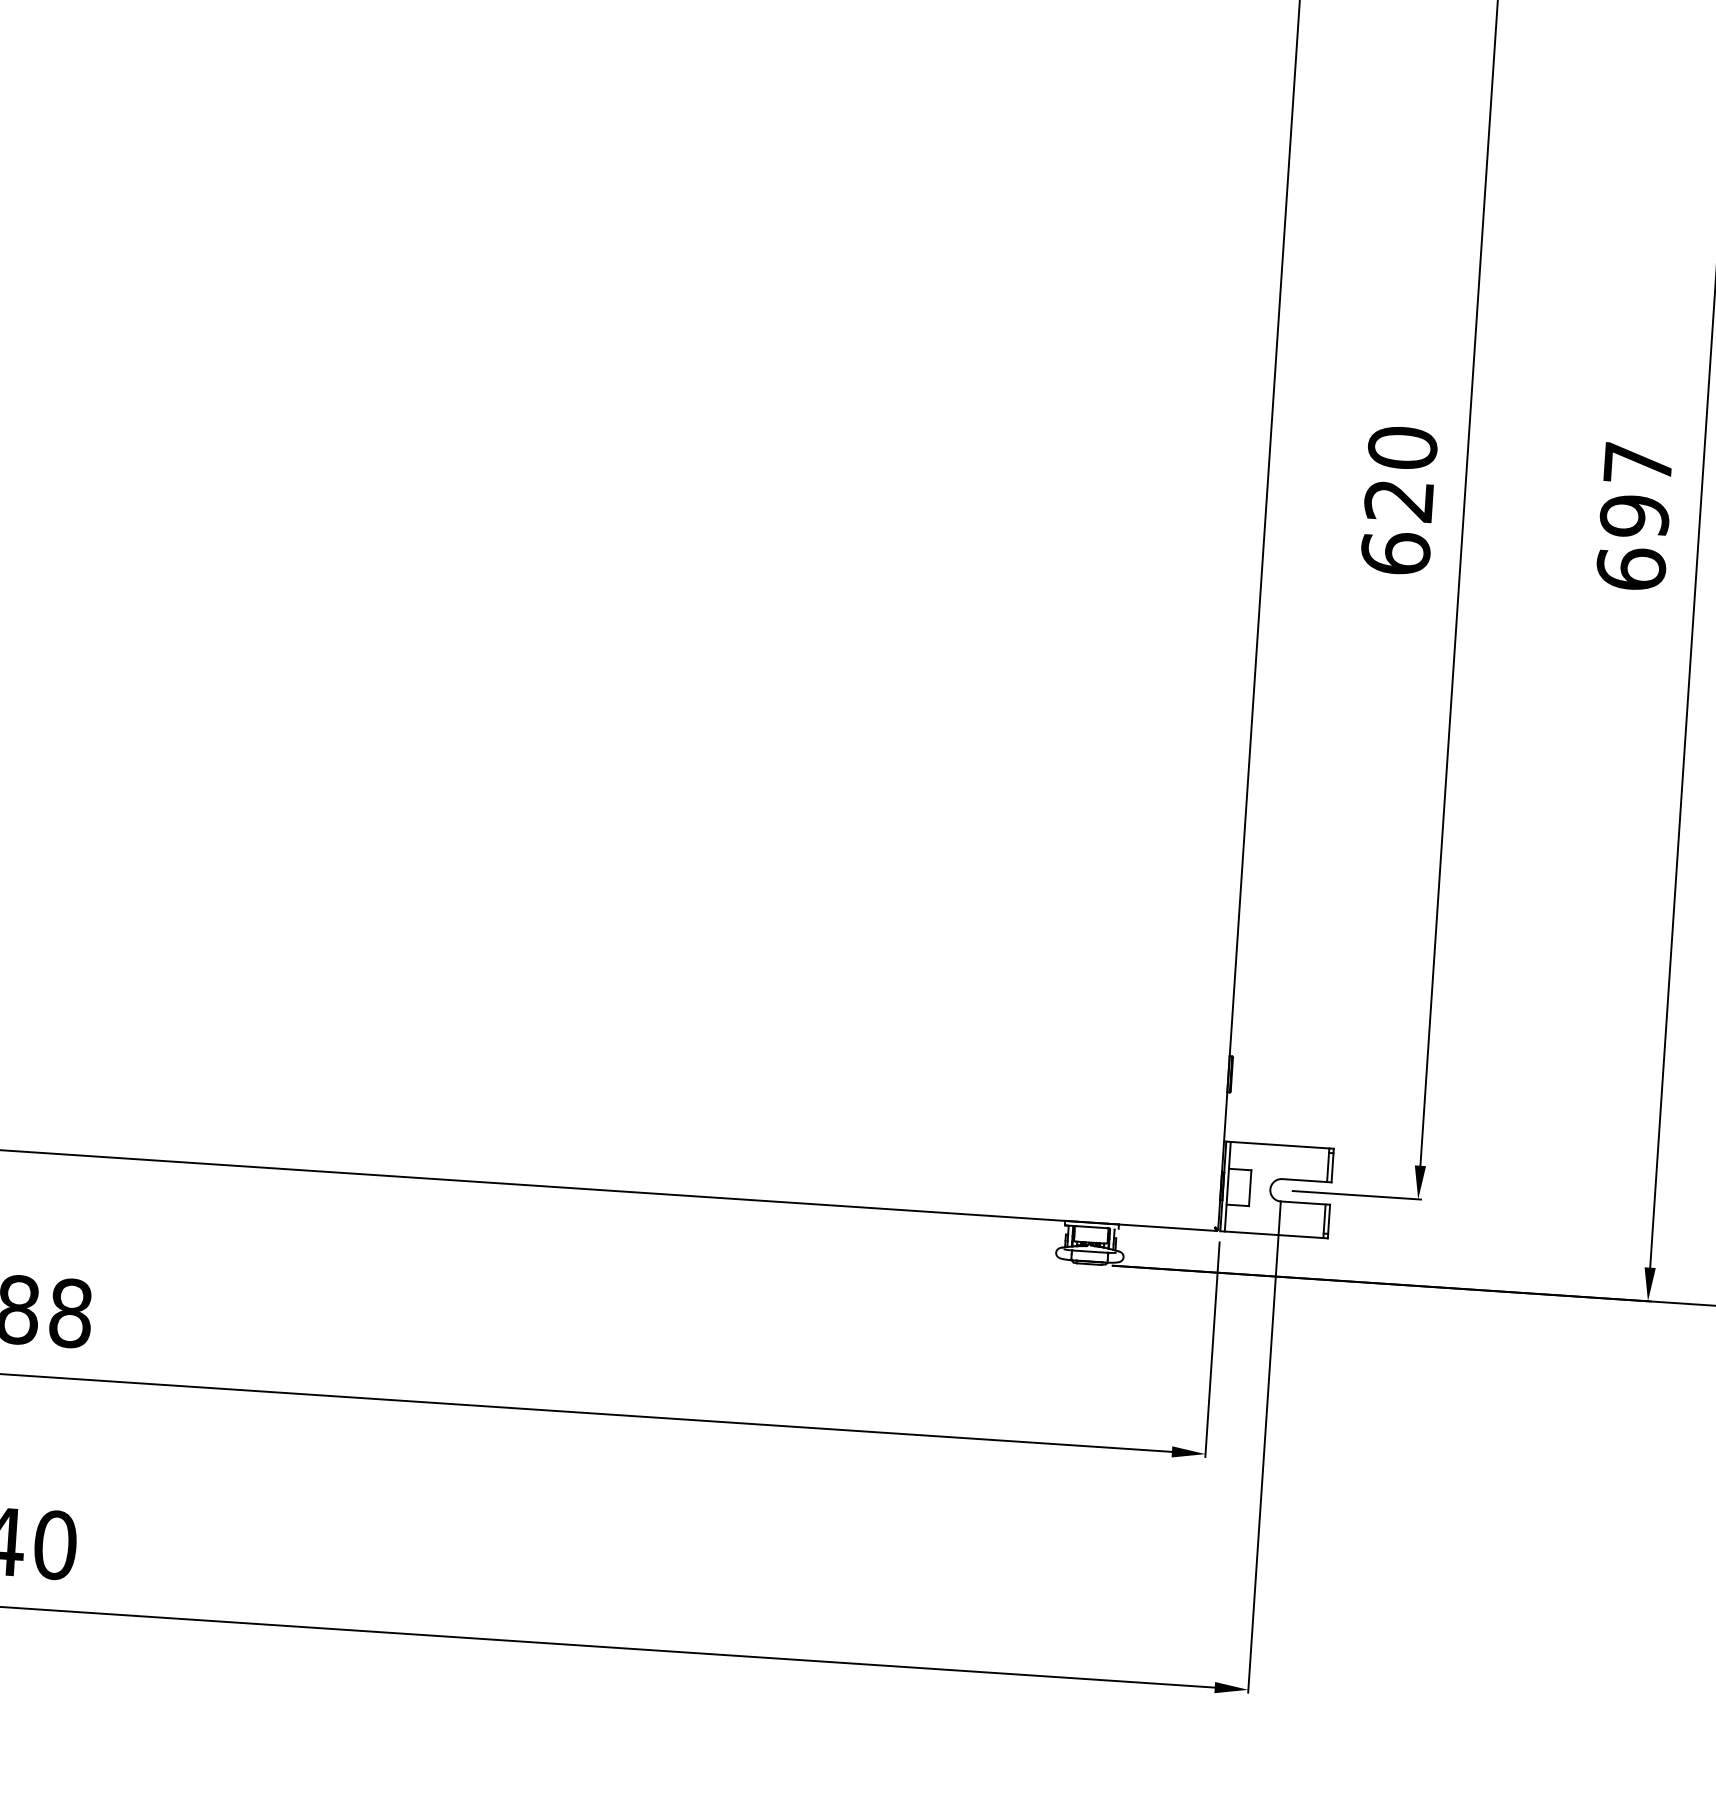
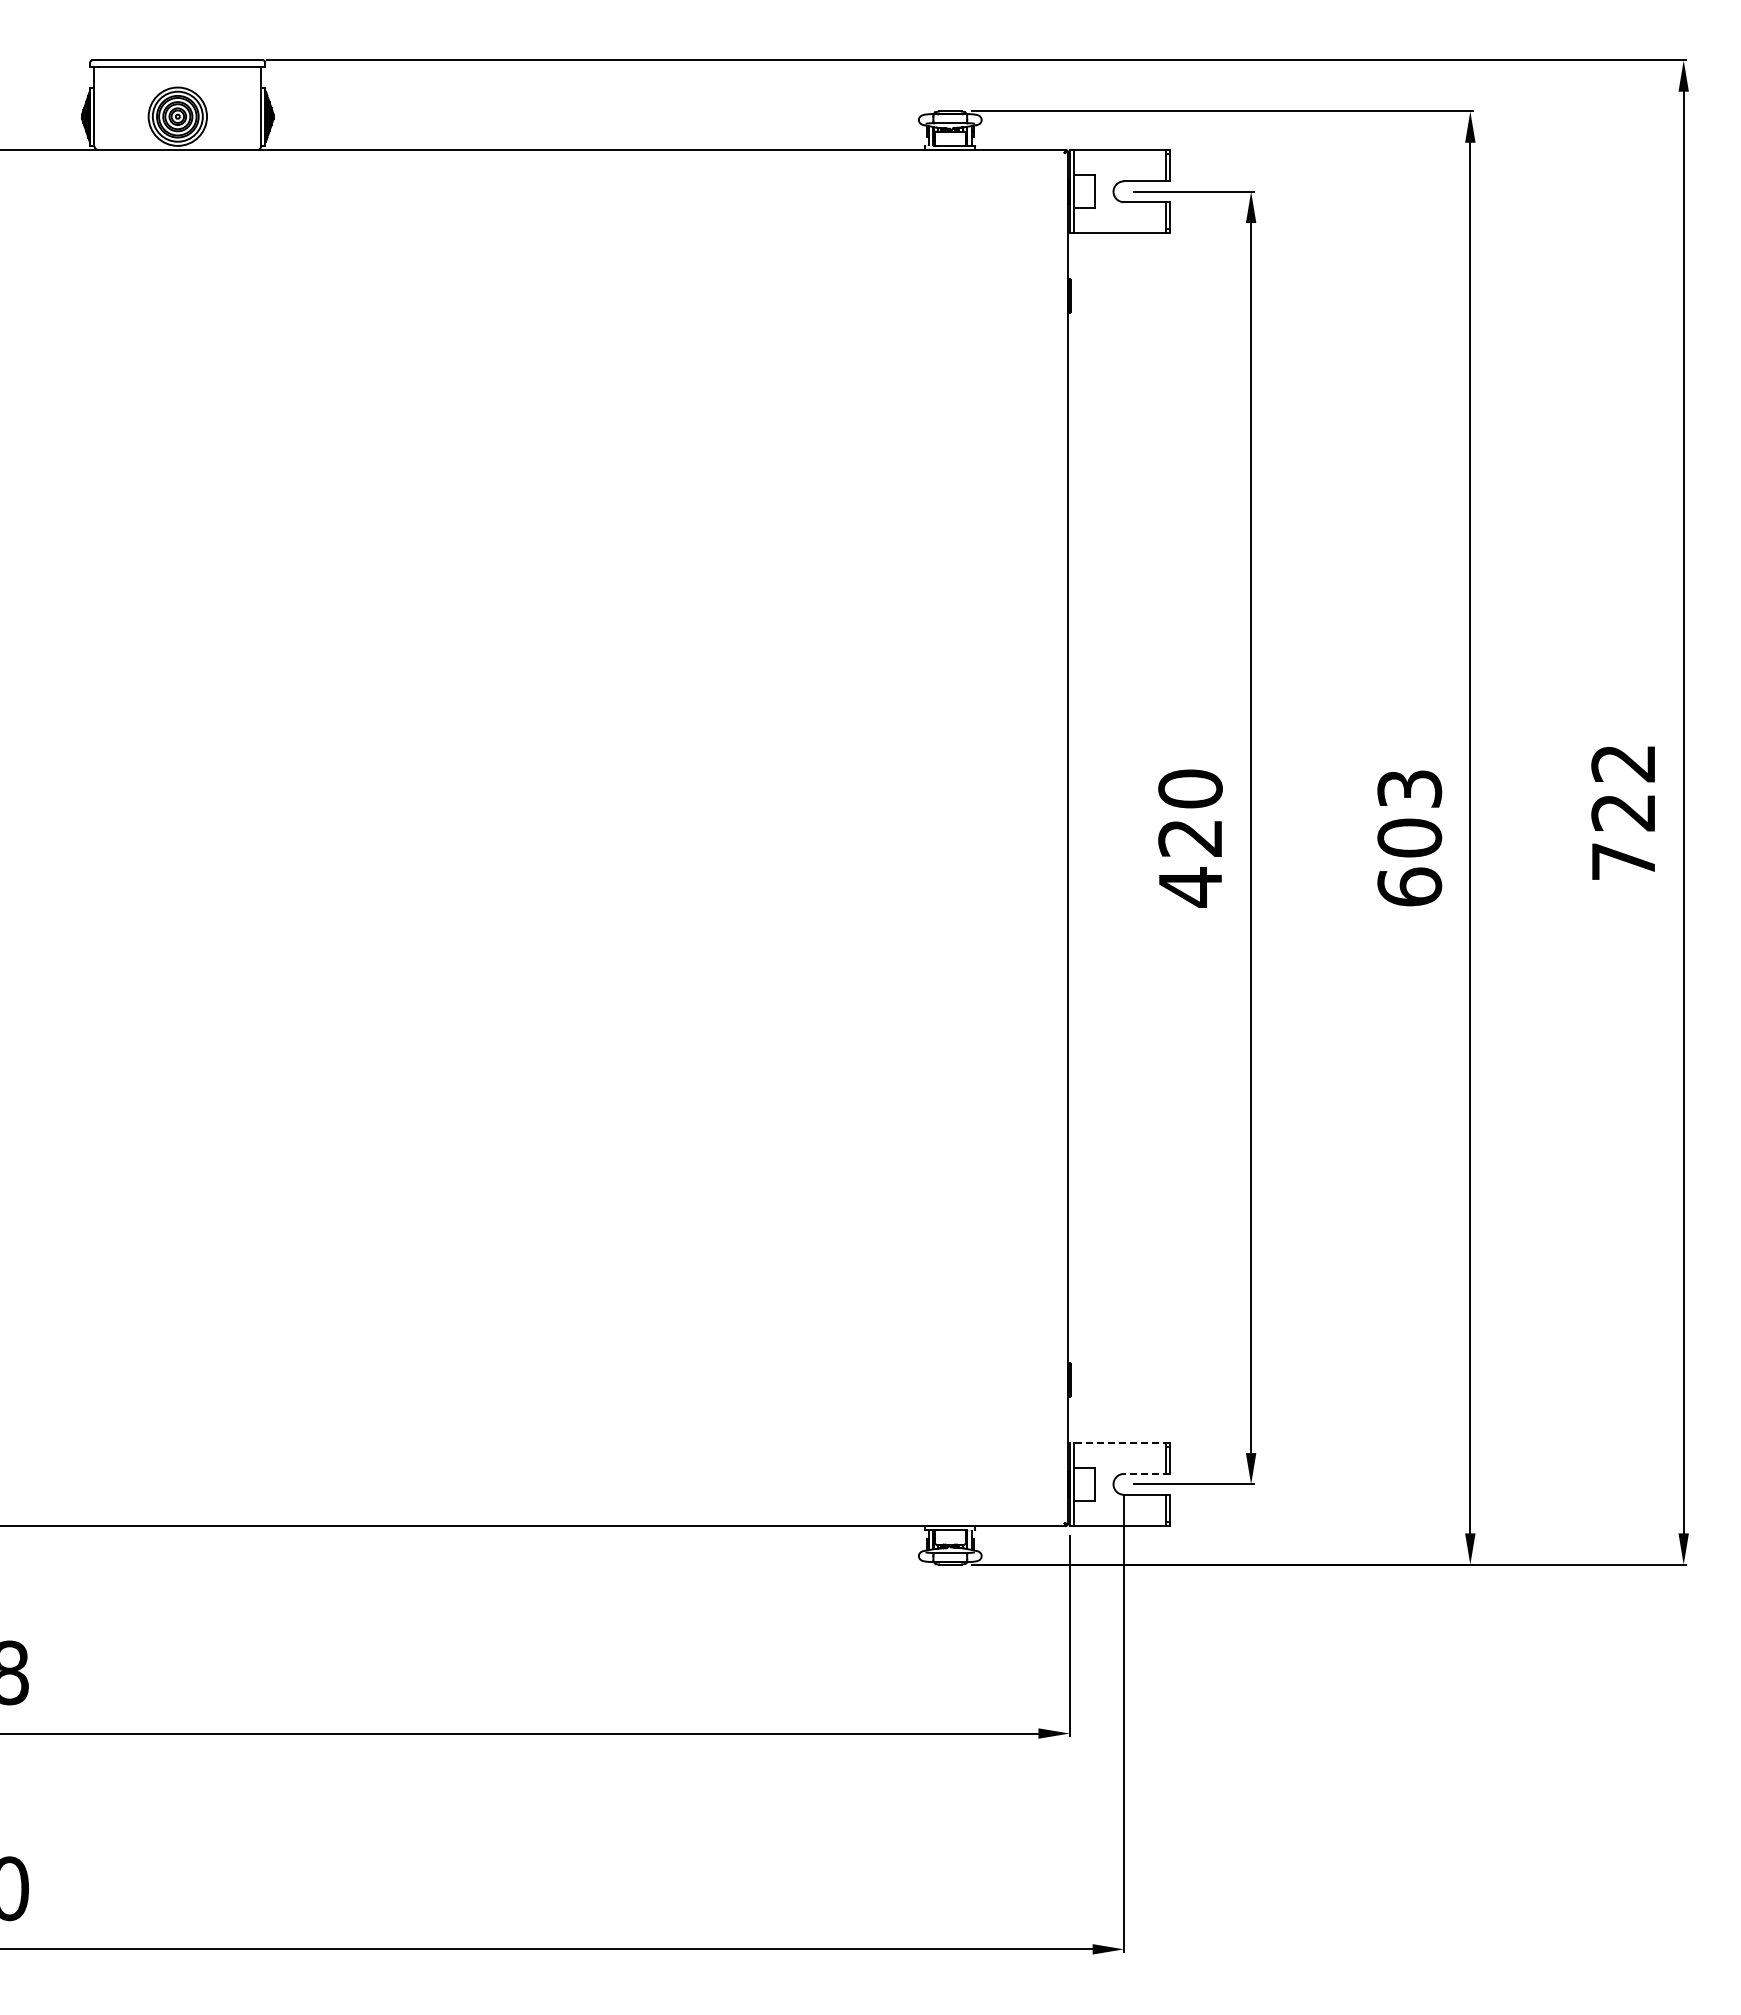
text: (1636, 489) -> (1409, 813), 697 -> 603
text: (1395, 553) -> (1190, 887), 620 -> 420
line: (1279, 1144) -> (1119, 1442), solid -> dashed
line: (1306, 1180) -> (1146, 1473), solid -> dashed

